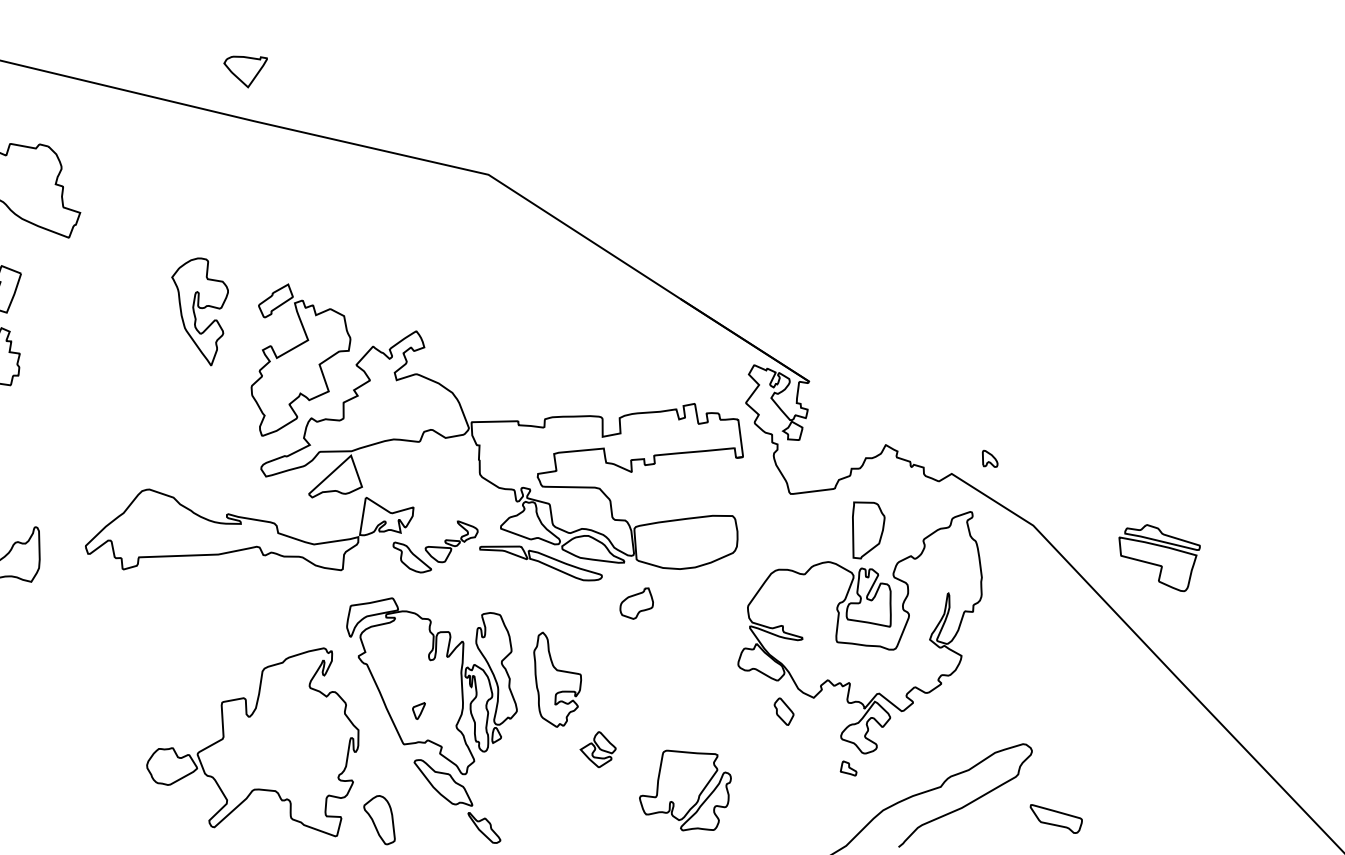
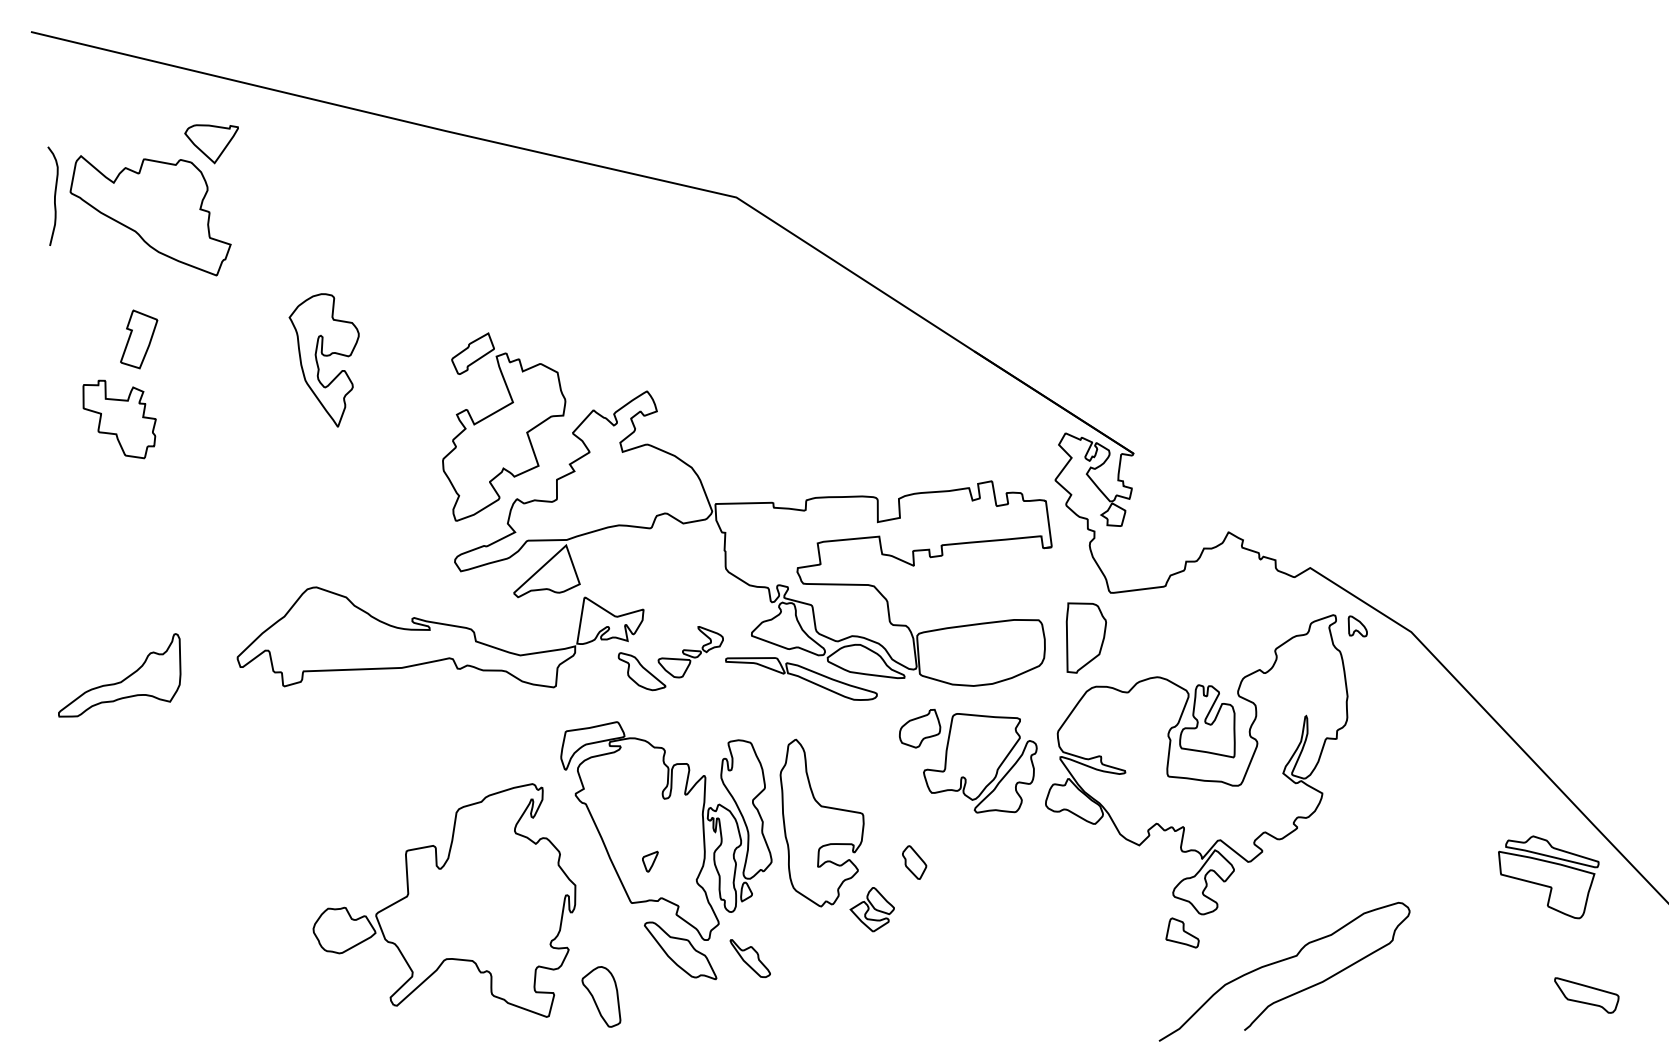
part: (245, 72) -> (211, 144), moved
part: (199, 312) -> (323, 360), moved
part: (989, 458) -> (1357, 626), moved
part: (867, 529) -> (1085, 637), moved
part: (1159, 558) -> (1548, 877), moved
part: (557, 679) -> (821, 822), size x1.43
part: (784, 711) -> (914, 862), moved
part: (848, 768) -> (1182, 932), size x1.67
part: (685, 790) -> (980, 763), moved
part: (1056, 819) -> (1586, 995), moved
part: (483, 827) -> (749, 958), moved

